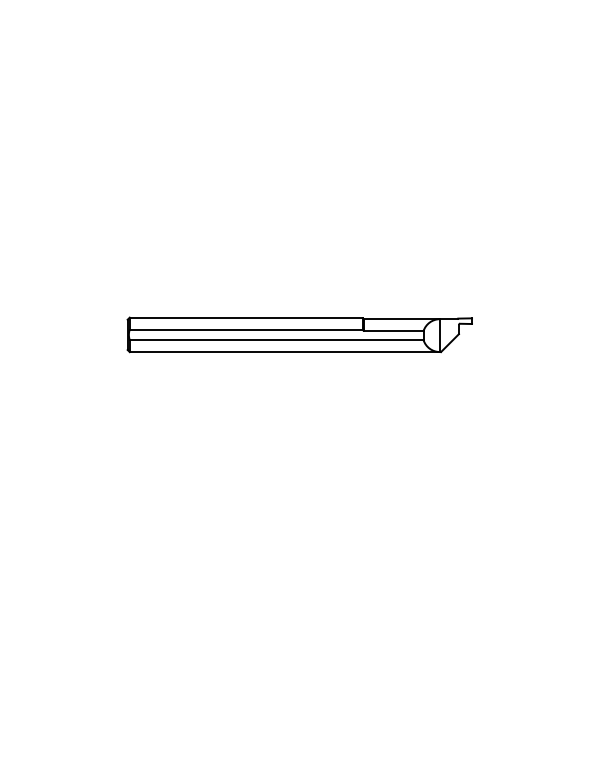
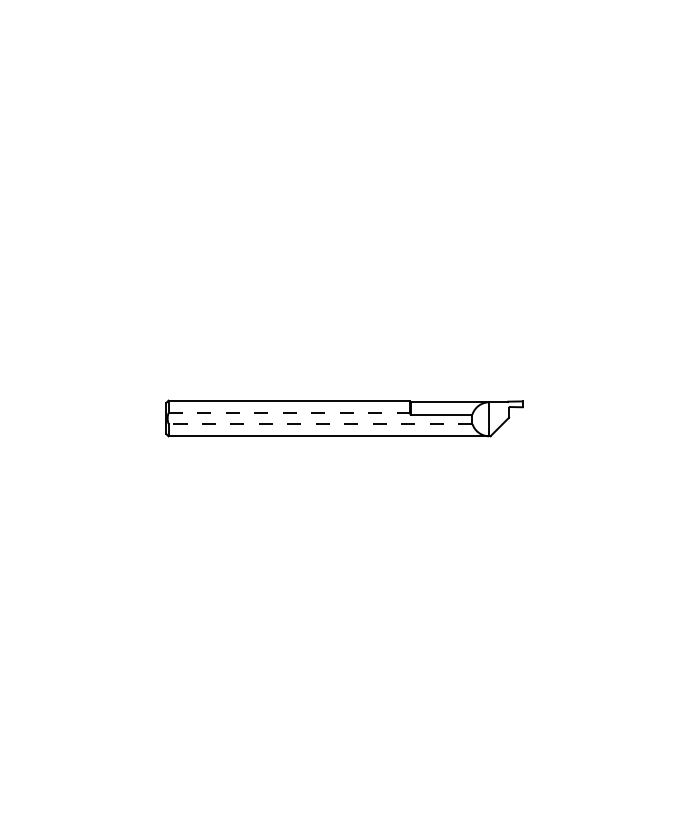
line: (246, 330) -> (289, 413), solid -> dashed
line: (276, 339) -> (320, 423), solid -> dashed

